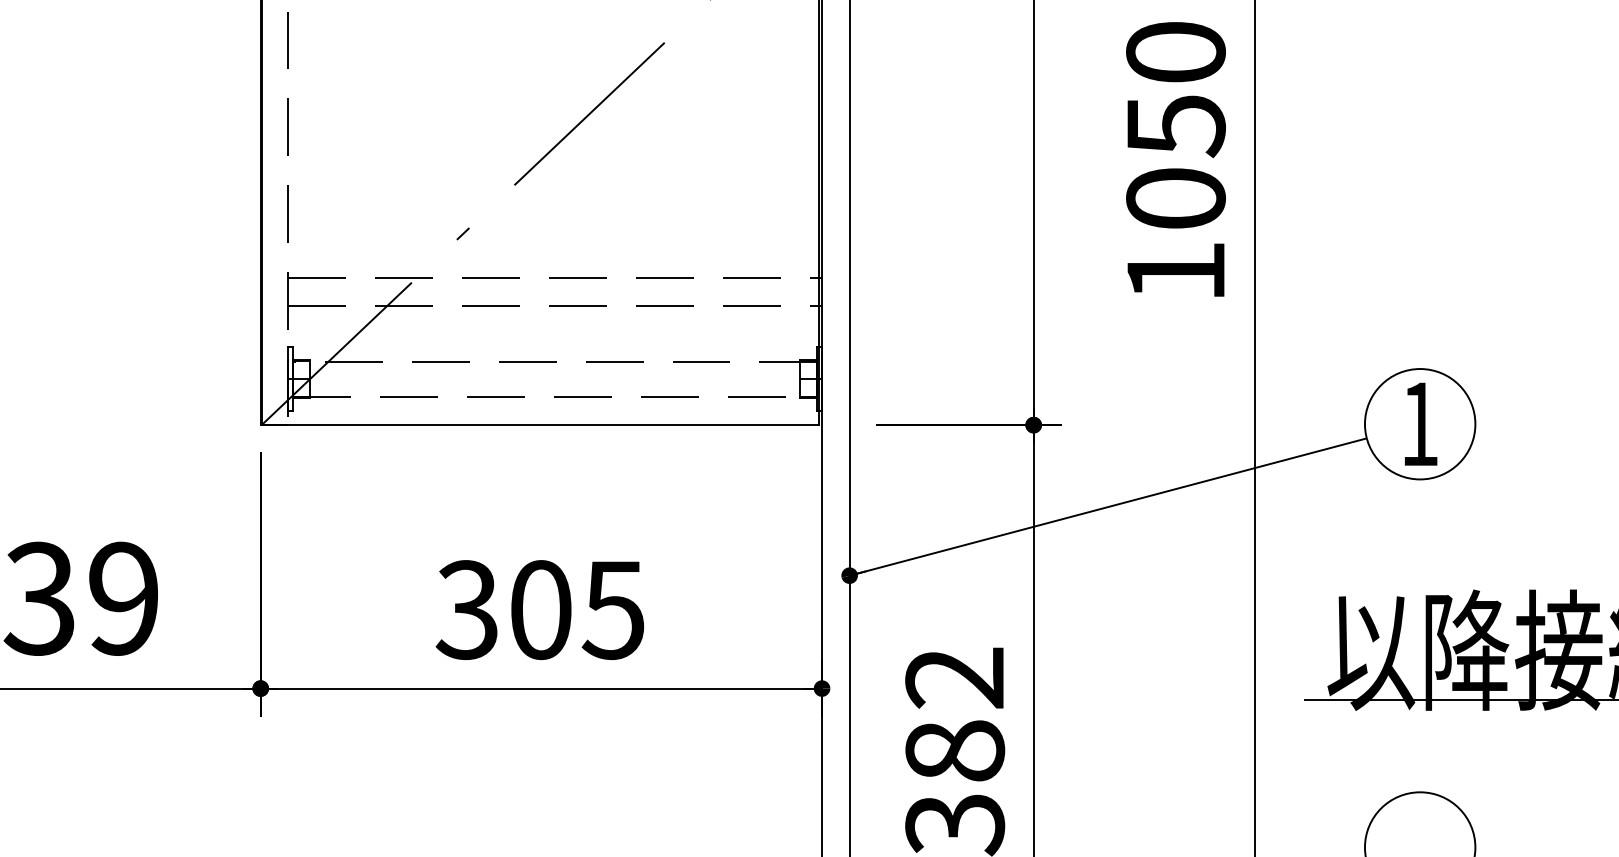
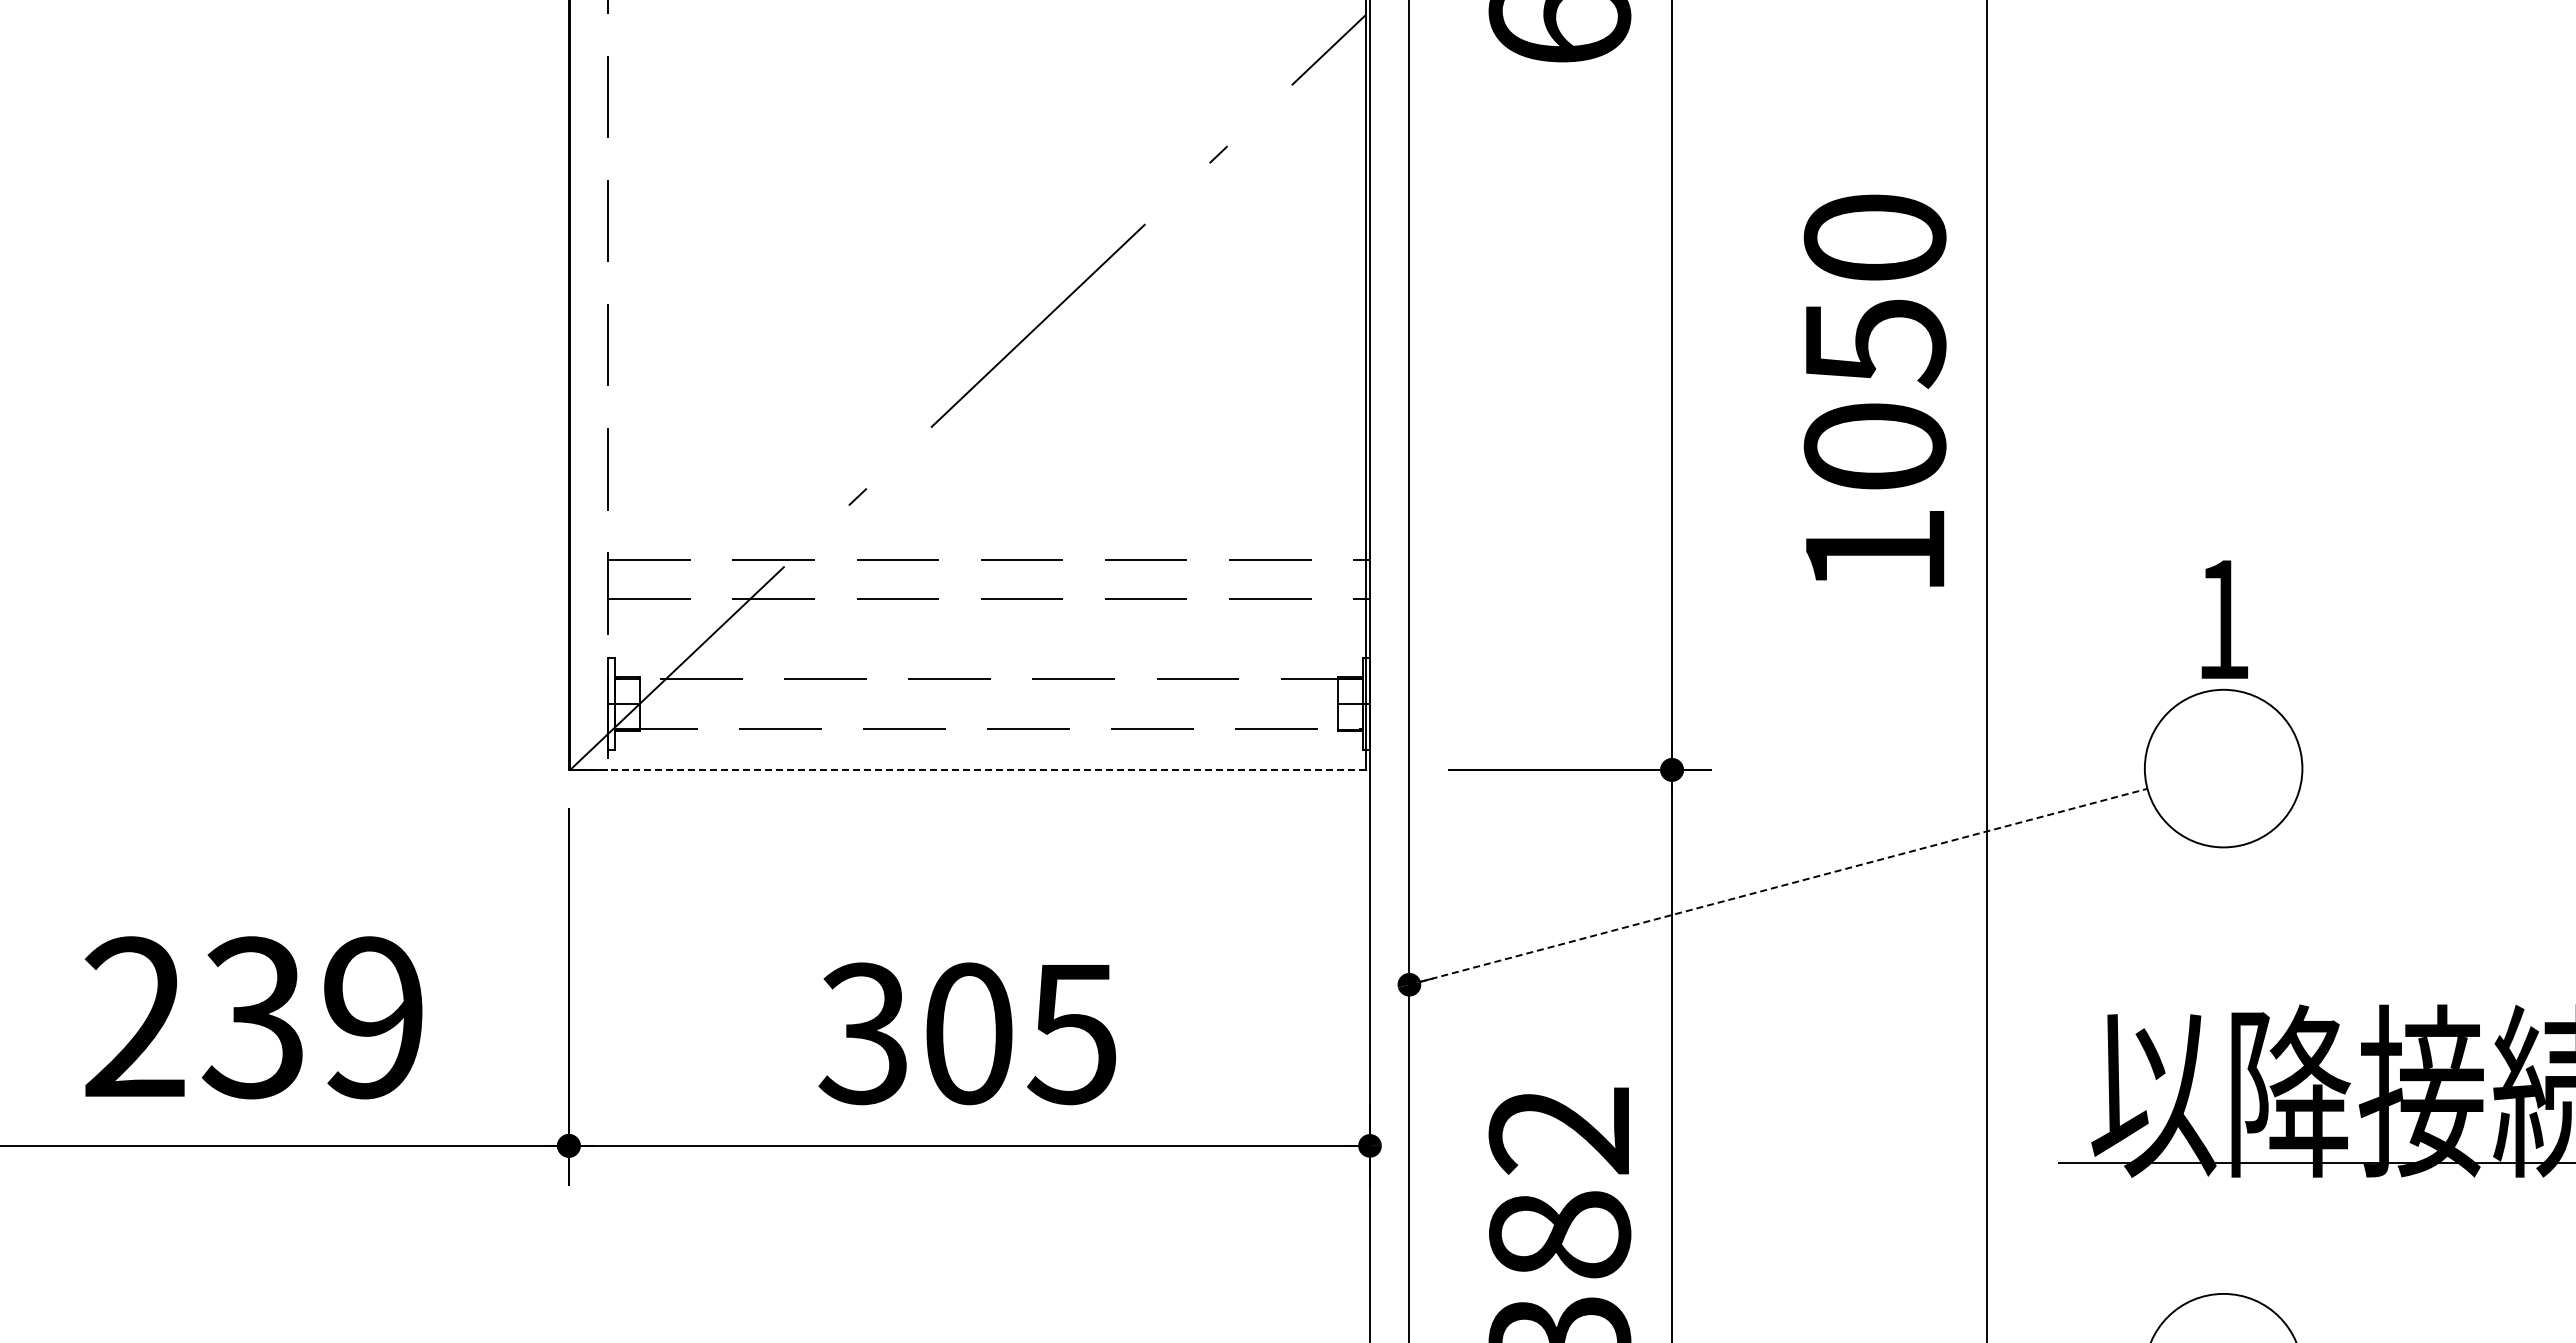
line: (540, 424) -> (968, 769), solid -> dashed
text: (1420, 424) -> (2224, 619), moved
line: (1108, 506) -> (1778, 886), solid -> dashed

